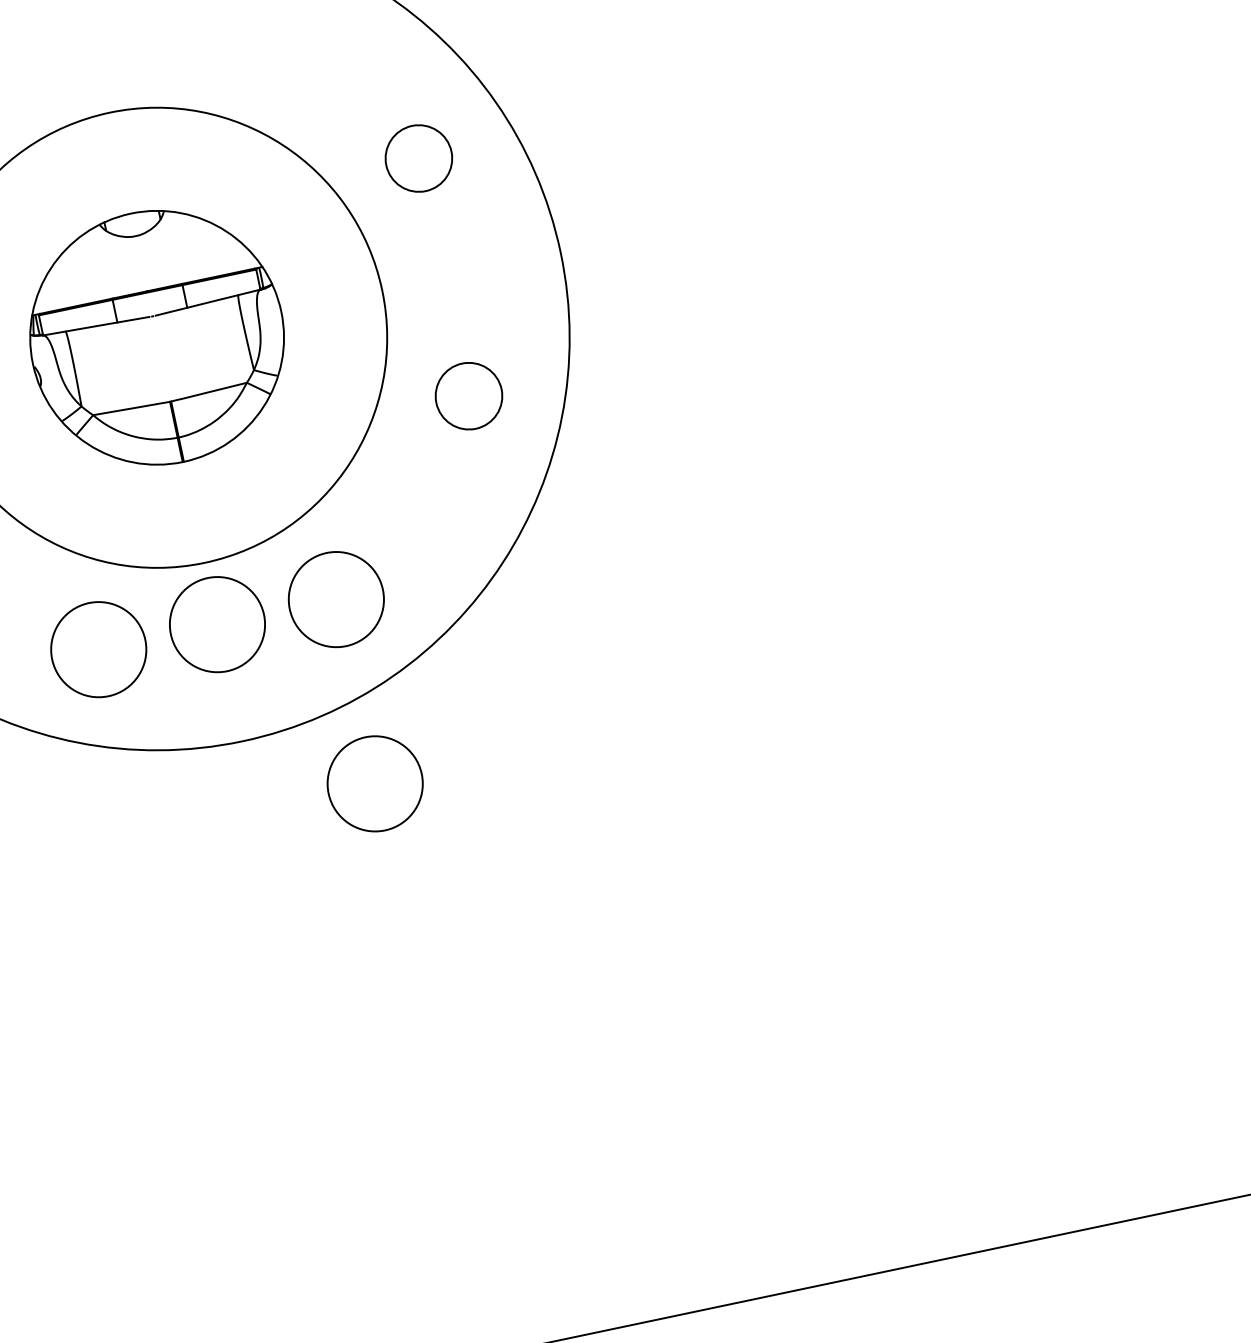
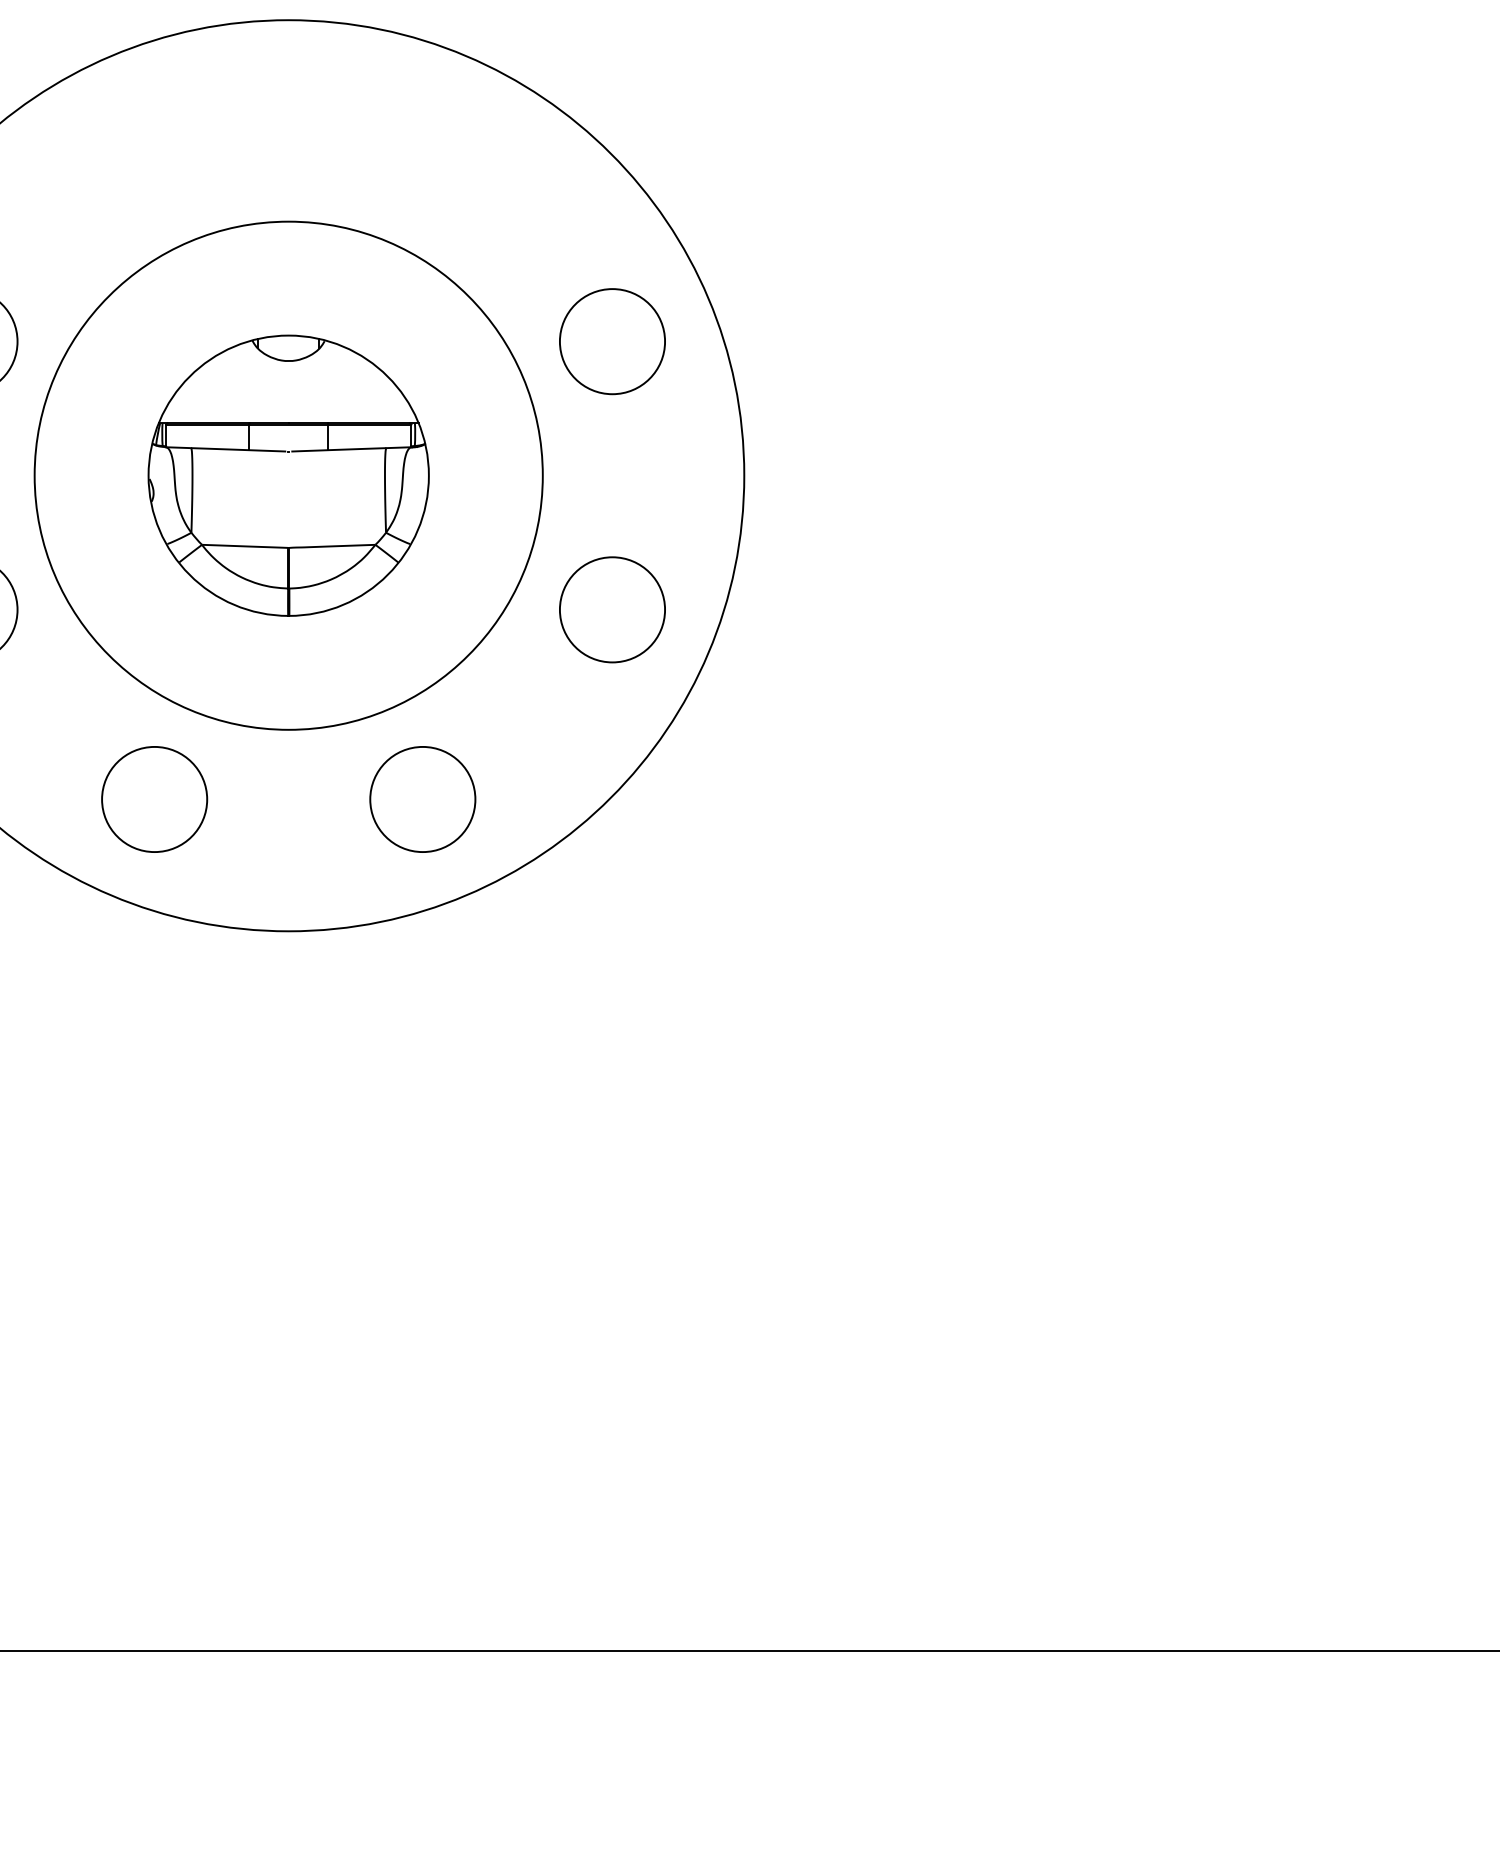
circle: (418, 158) -> (612, 341), size x1.43
circle: (468, 395) -> (612, 609), size x1.43
circle: (217, 624) -> (288, 799), removed
circle: (374, 783) -> (422, 1007), removed

